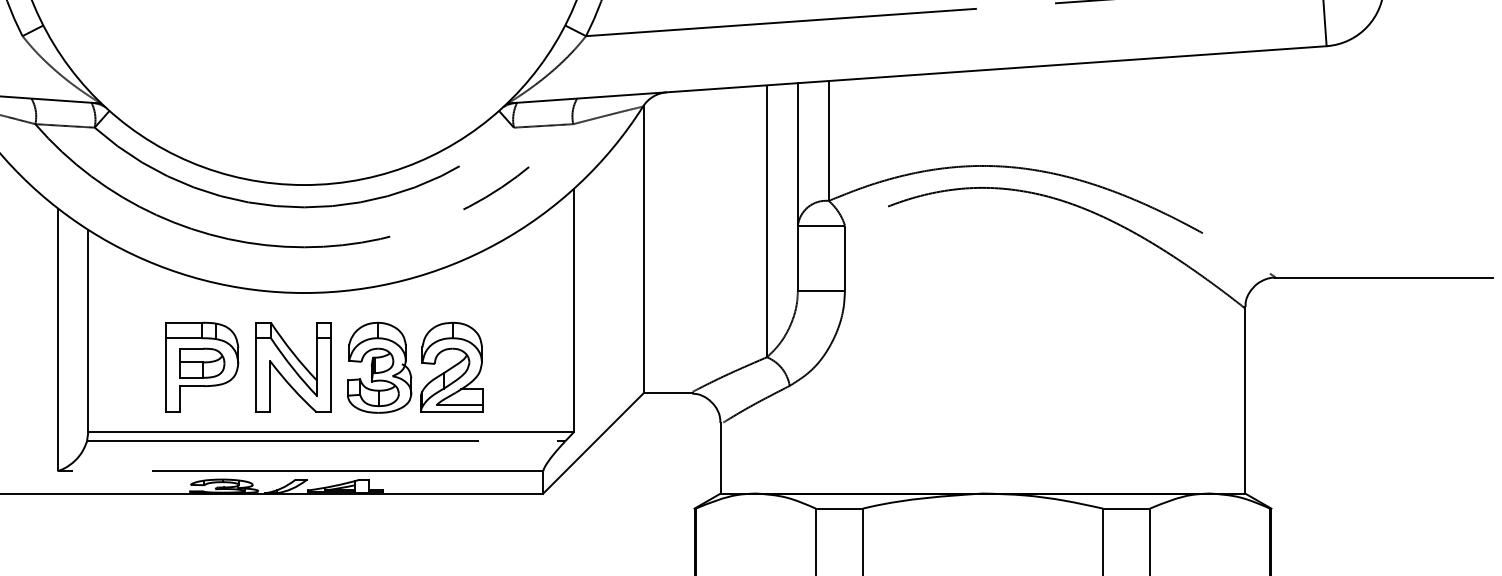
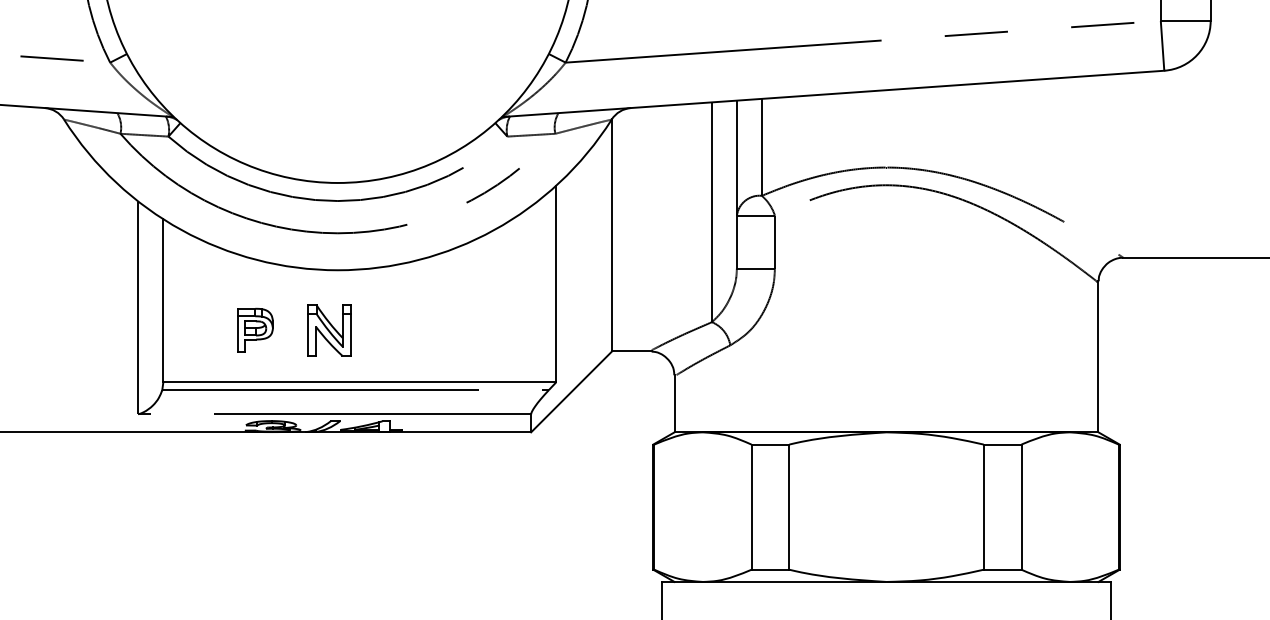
part: (202, 367) -> (255, 330), size x0.6
part: (293, 367) -> (329, 330), size x0.7
part: (415, 367) -> (427, 330), removed

